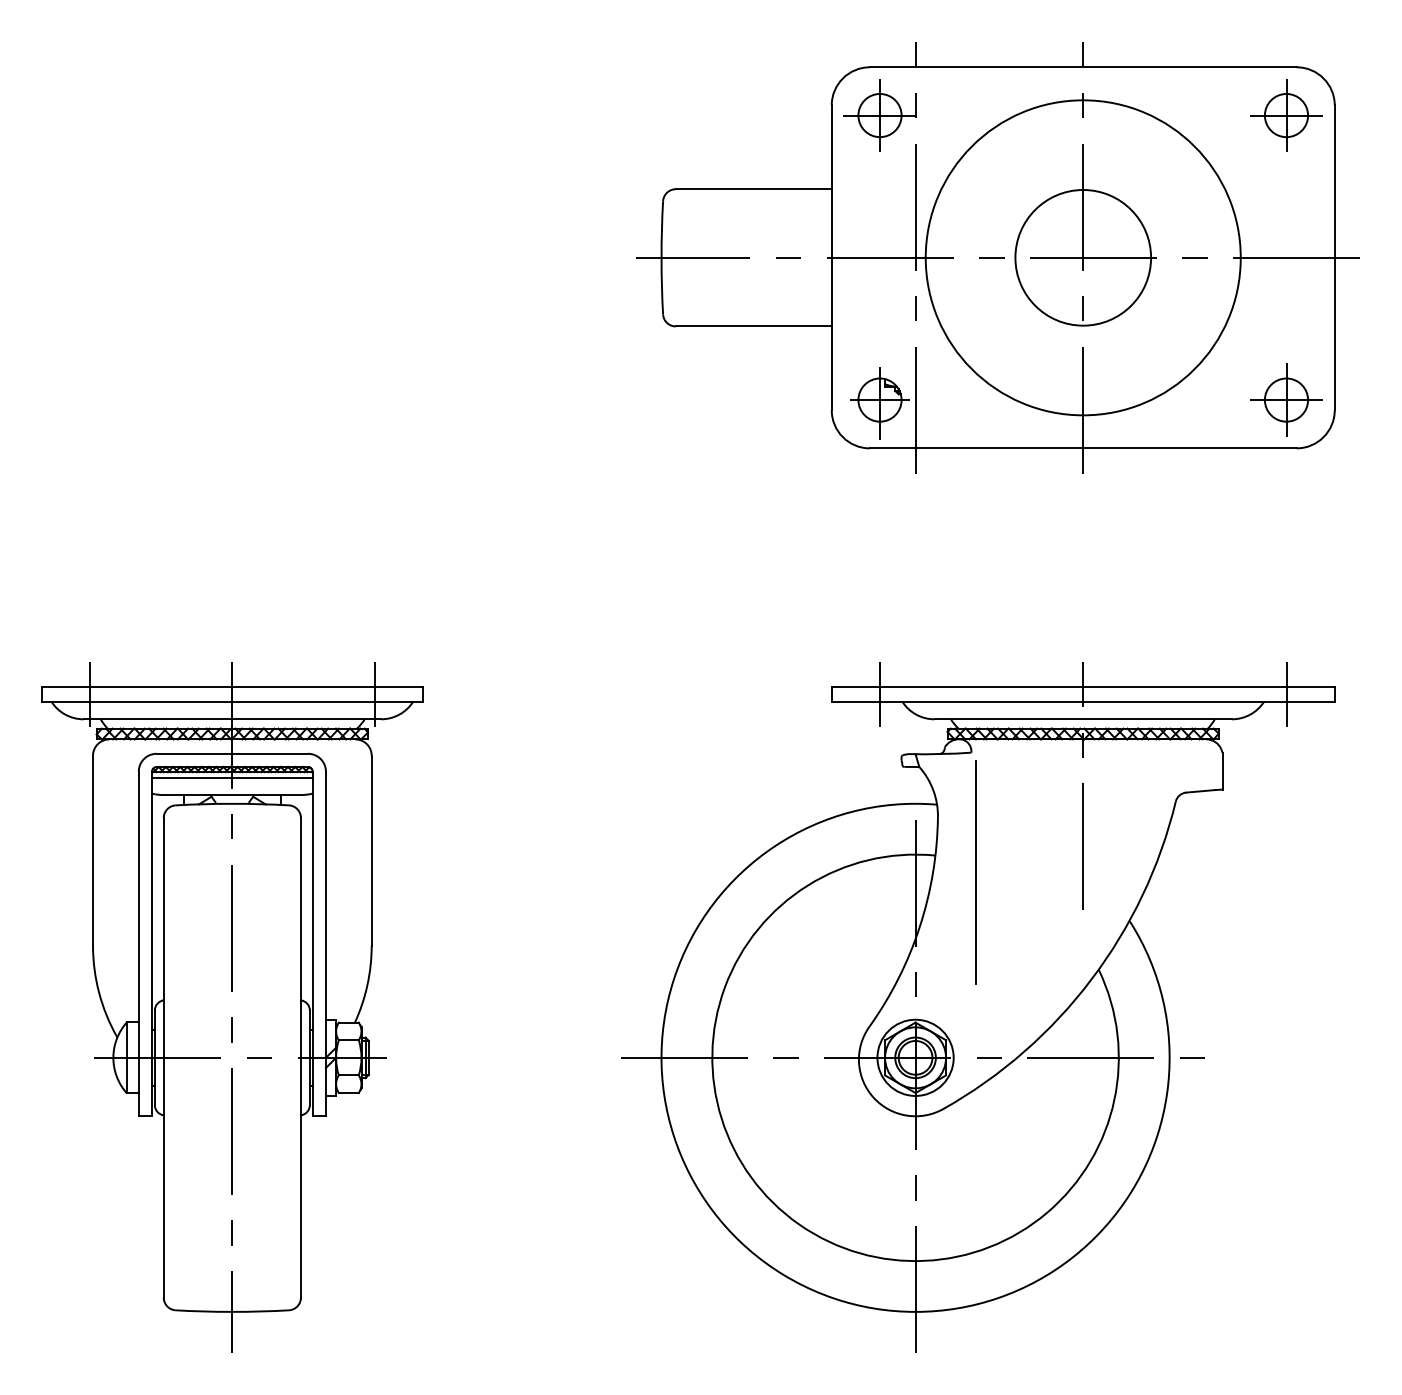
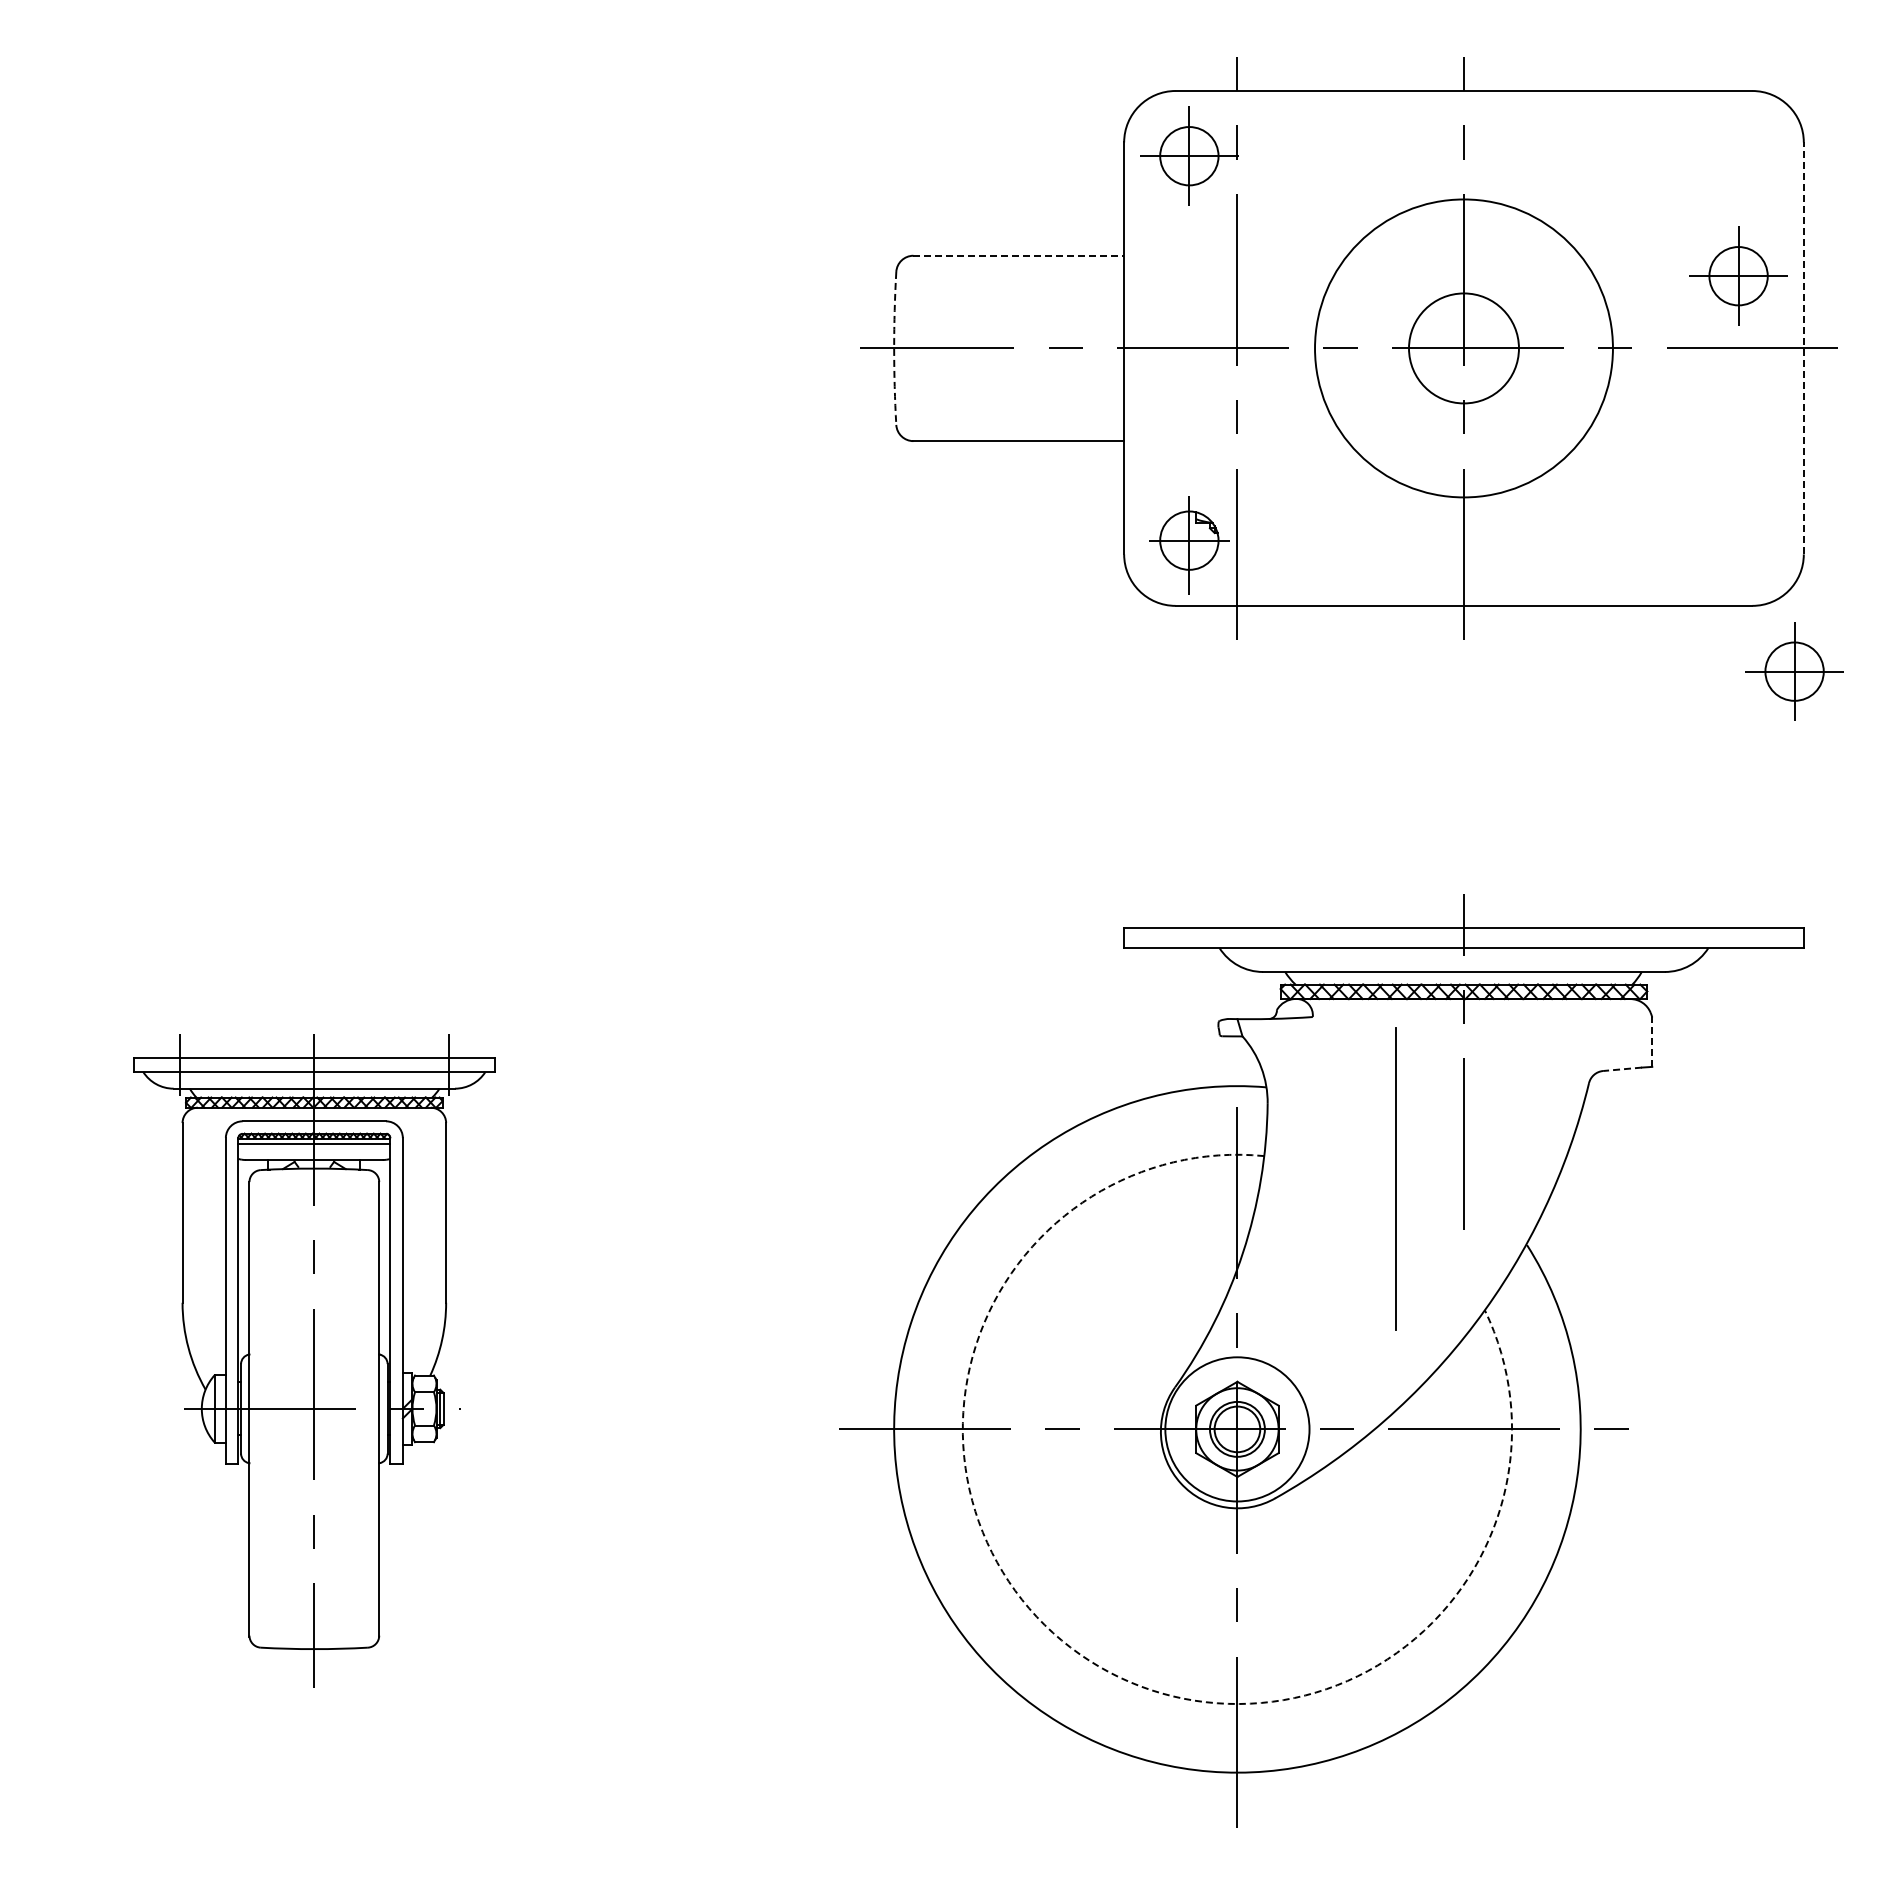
part: (1286, 115) -> (1738, 275), moved
line: (754, 189) -> (1019, 255), solid -> dashed
arc: (661, 257) -> (894, 348), solid -> dashed
circle: (1082, 257) -> (1463, 348), size x0.6
circle: (1082, 257) -> (1463, 348), size x0.7
line: (1334, 257) -> (1803, 348), solid -> dashed
part: (1286, 399) -> (1794, 671), moved
line: (880, 693) -> (1189, 937), removed
line: (1286, 693) -> (1738, 937), removed
line: (1222, 771) -> (1652, 1042), solid -> dashed
line: (1200, 791) -> (1622, 1069), solid -> dashed
line: (974, 872) -> (1395, 1178), moved
part: (232, 1006) -> (314, 1360), size x0.7
circle: (914, 1057) -> (1236, 1428), size x1.4
arc: (799, 1224) -> (1080, 1654), solid -> dashed

